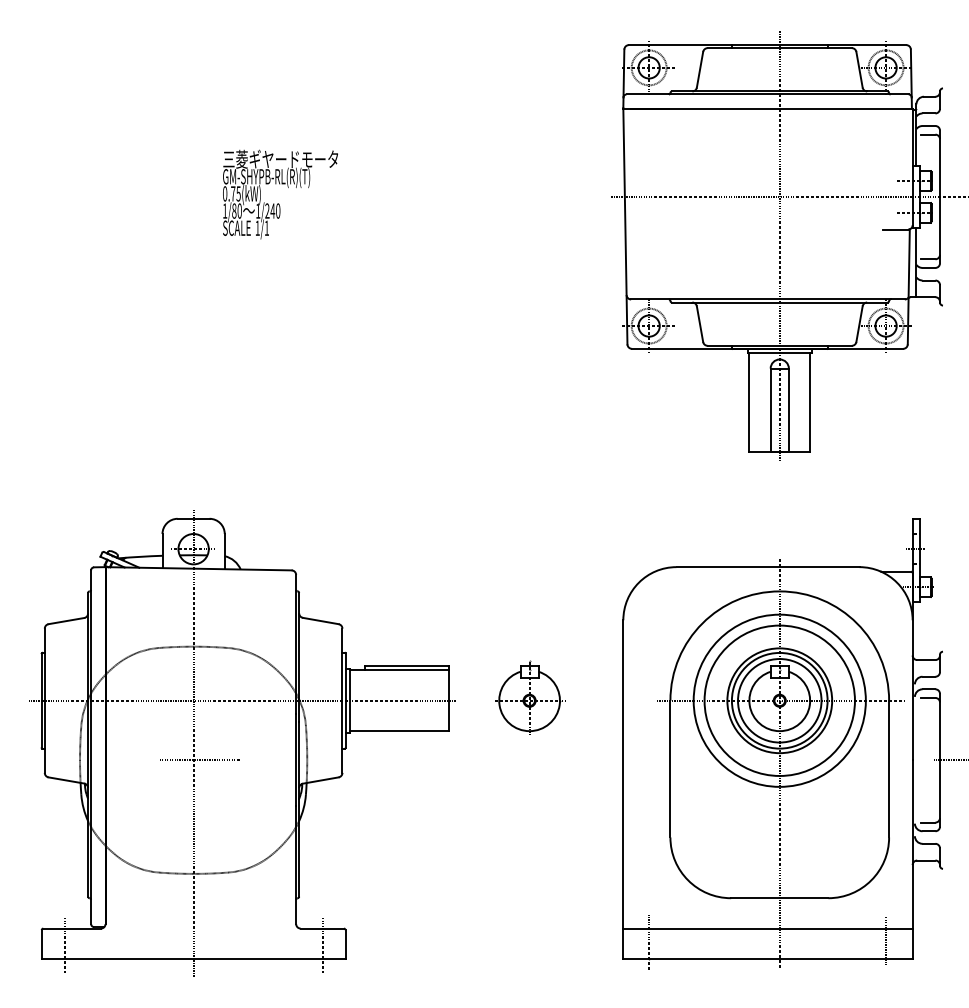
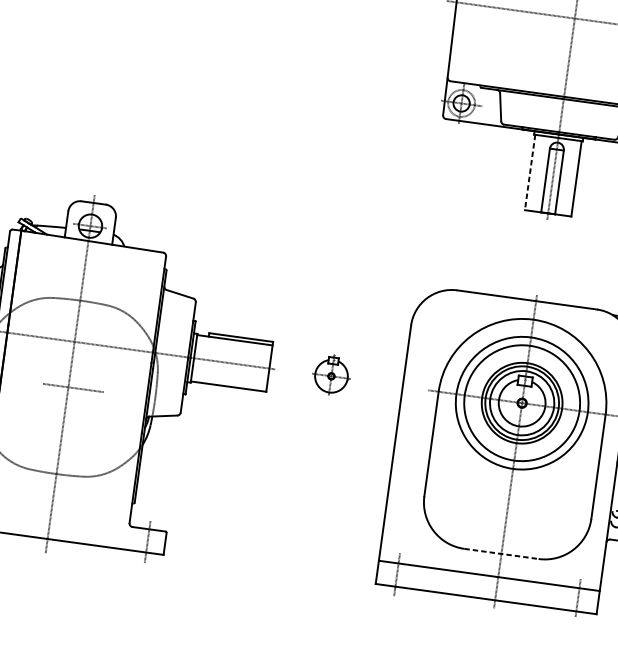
line: (749, 403) -> (530, 173), solid -> dashed
part: (530, 697) -> (332, 374), size x0.7
line: (779, 898) -> (501, 554), solid -> dashed

